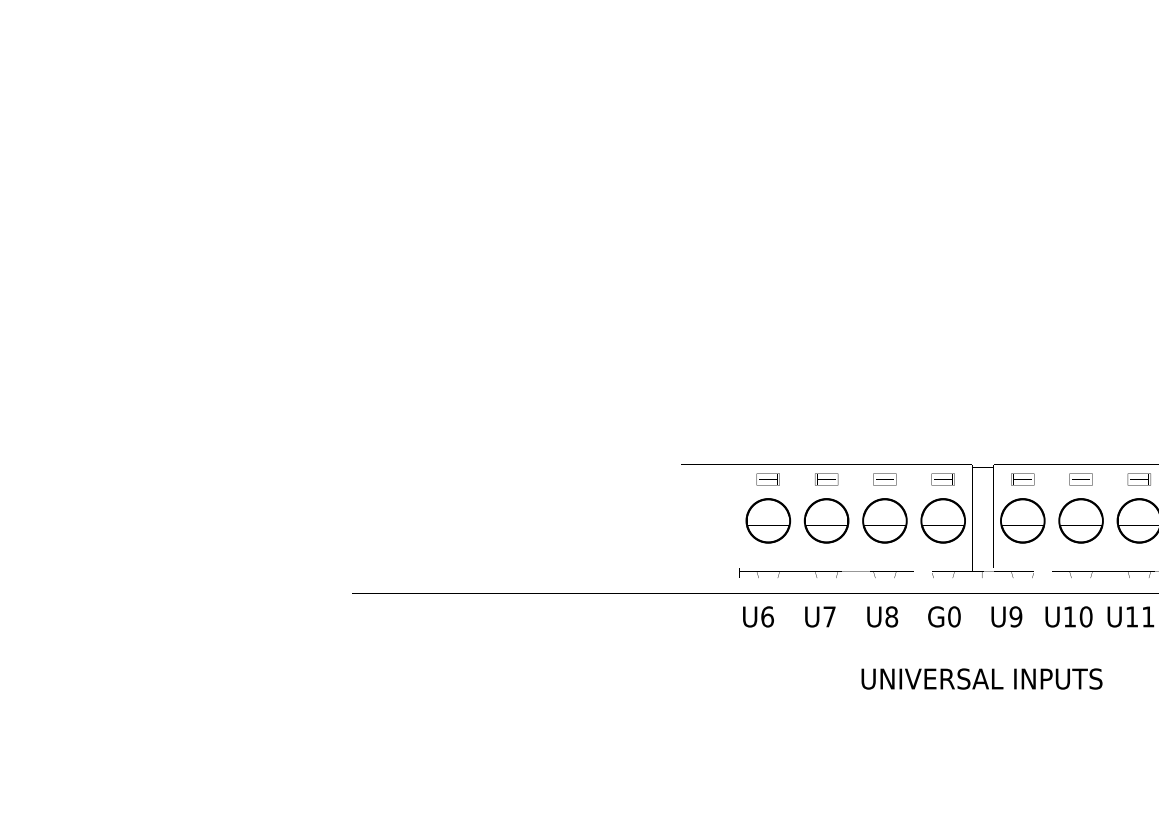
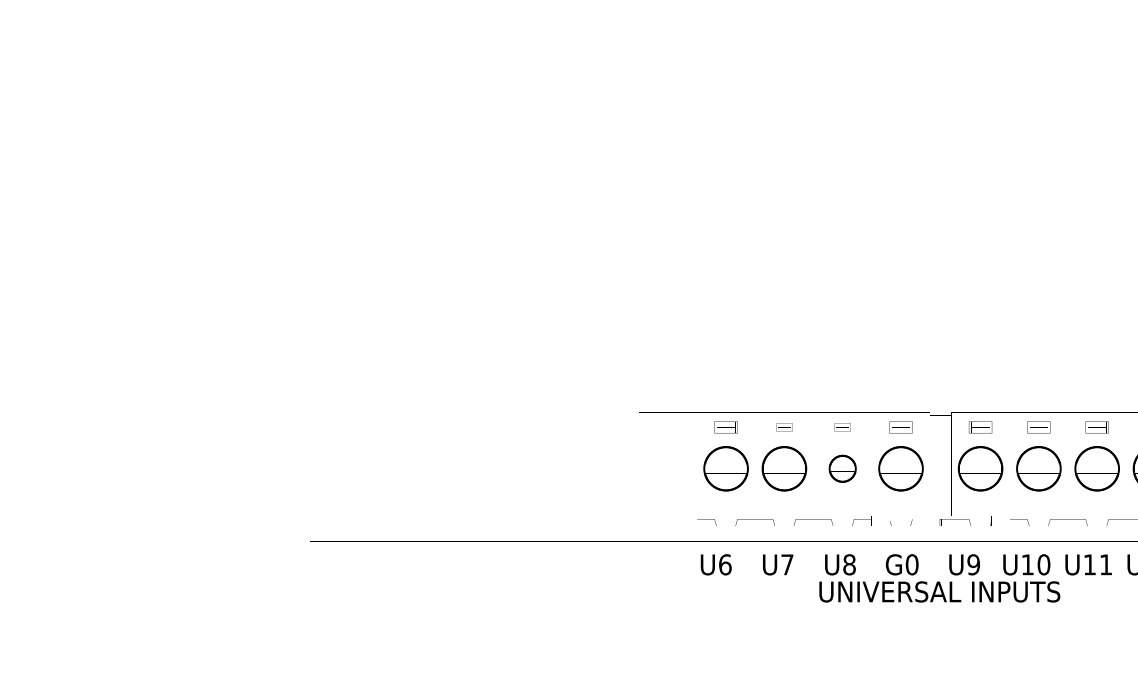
part: (826, 479) -> (784, 427), size x0.7
part: (884, 479) -> (842, 427), size x0.7
part: (884, 520) -> (842, 468), size x0.6
text: (981, 678) -> (939, 591), moved

